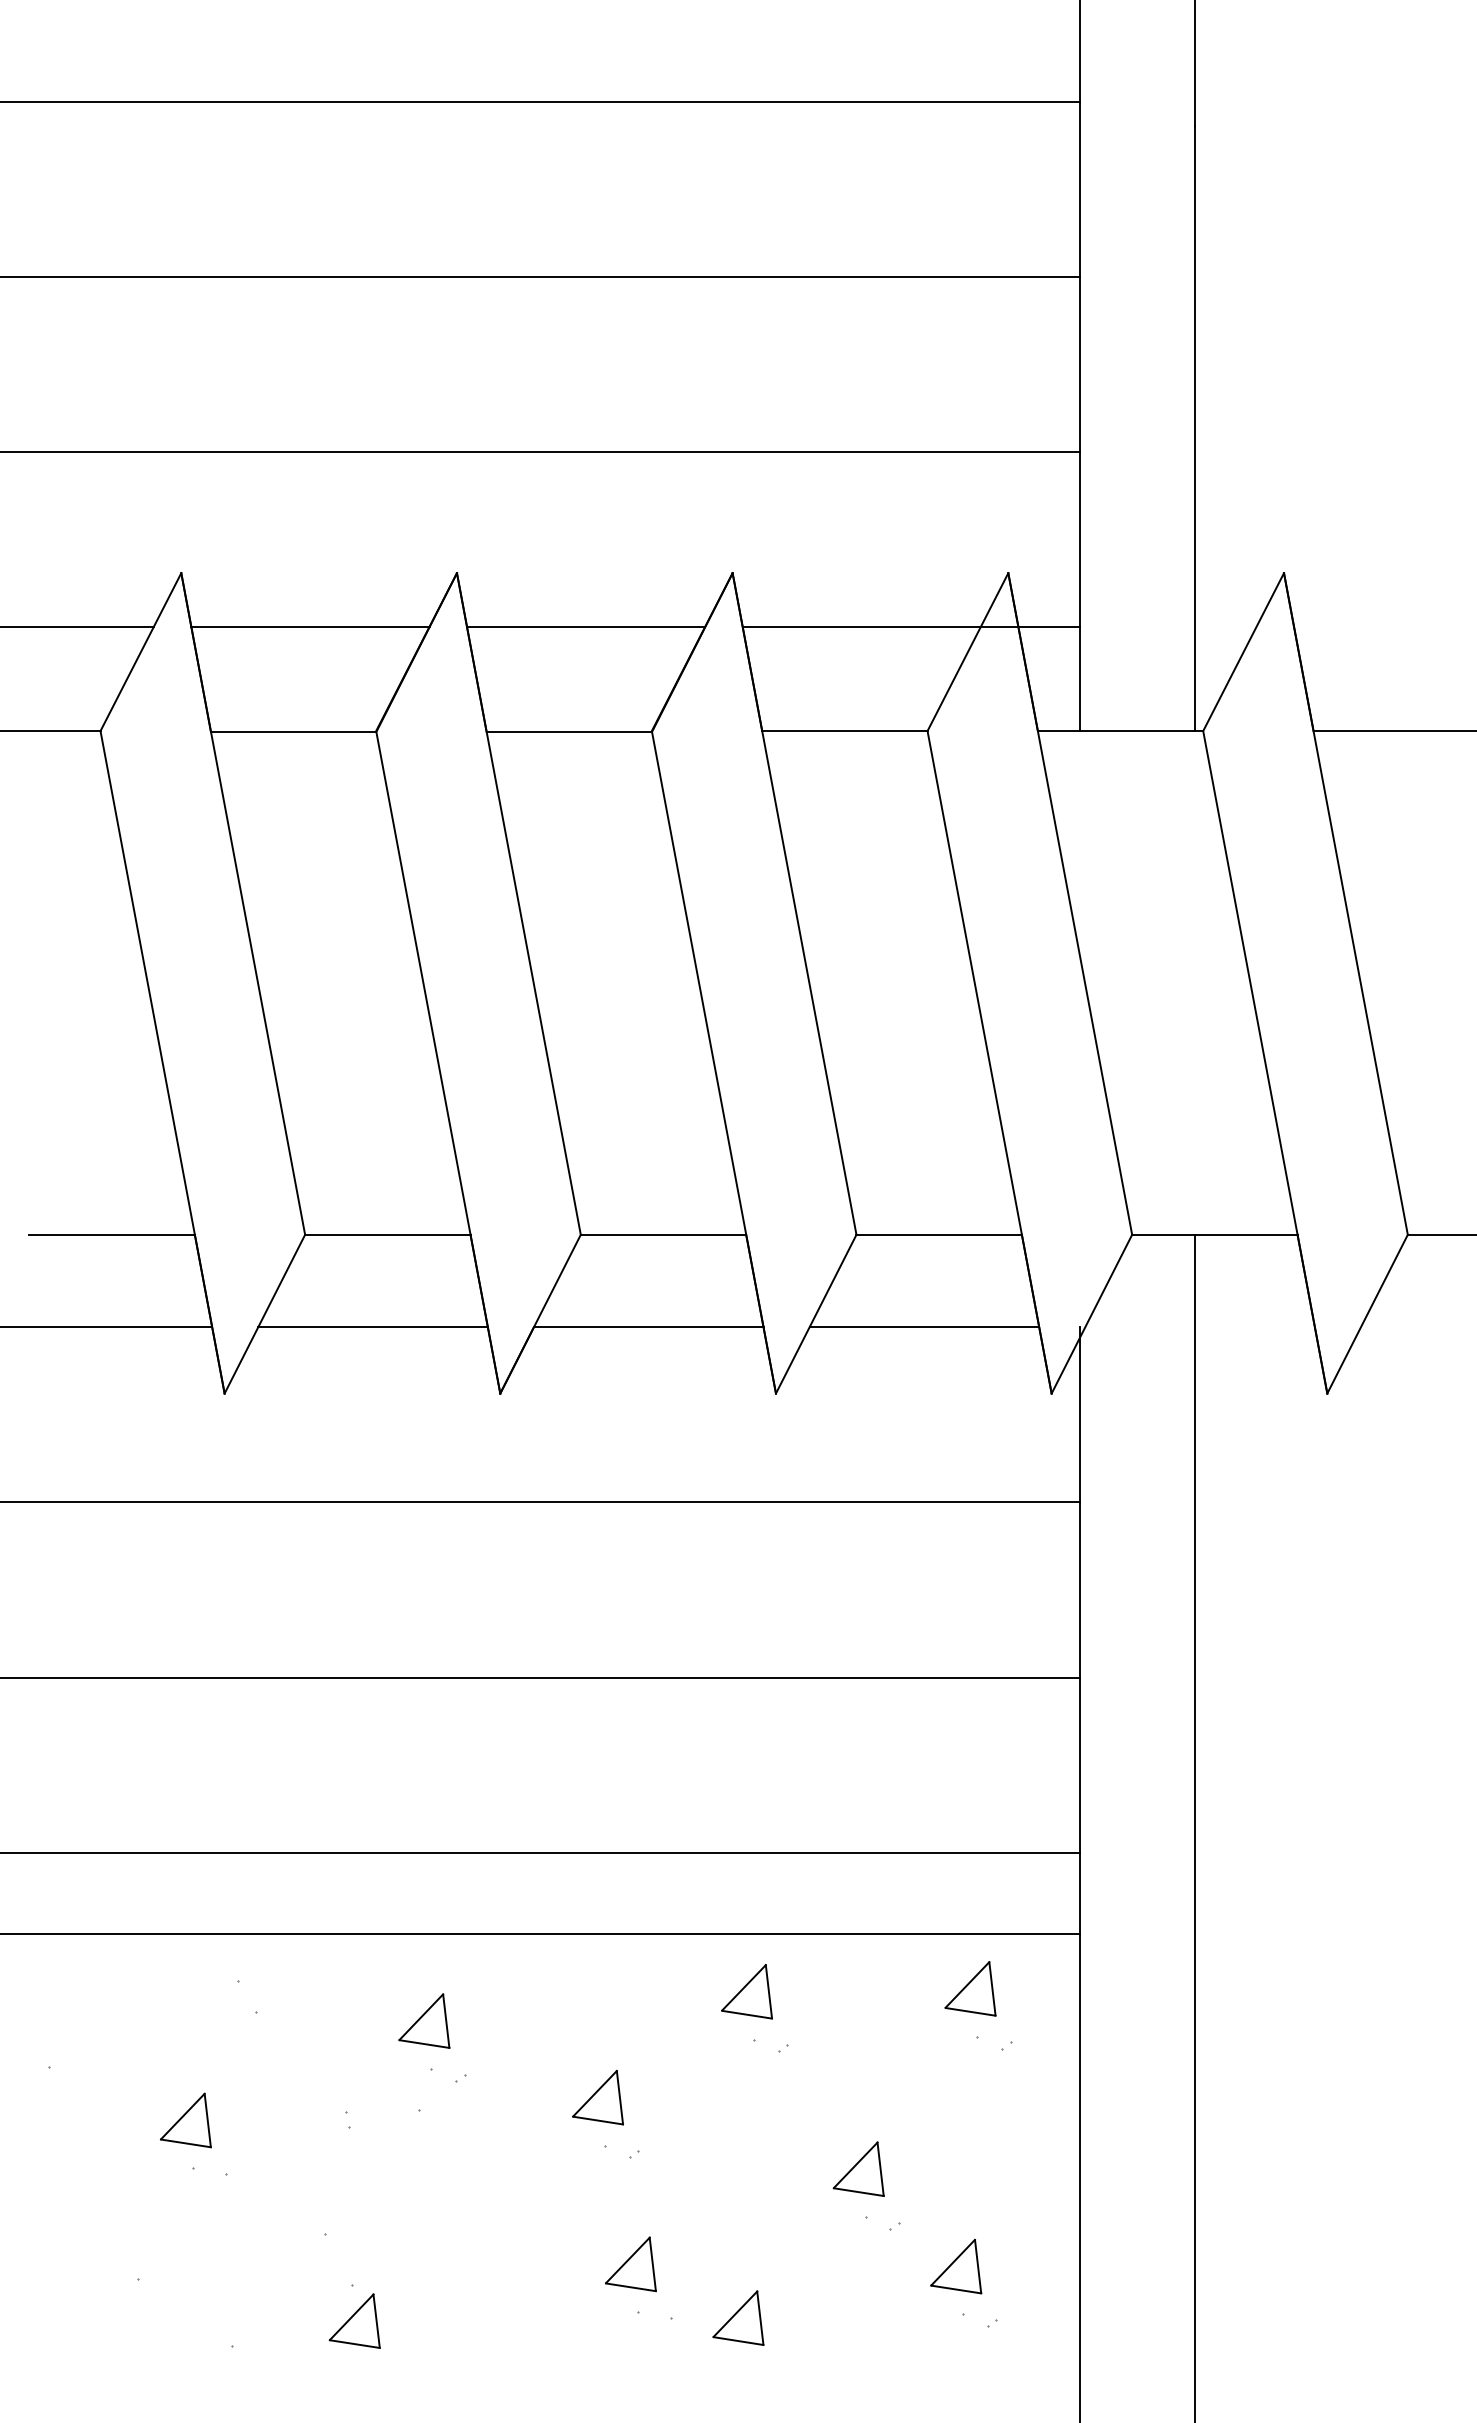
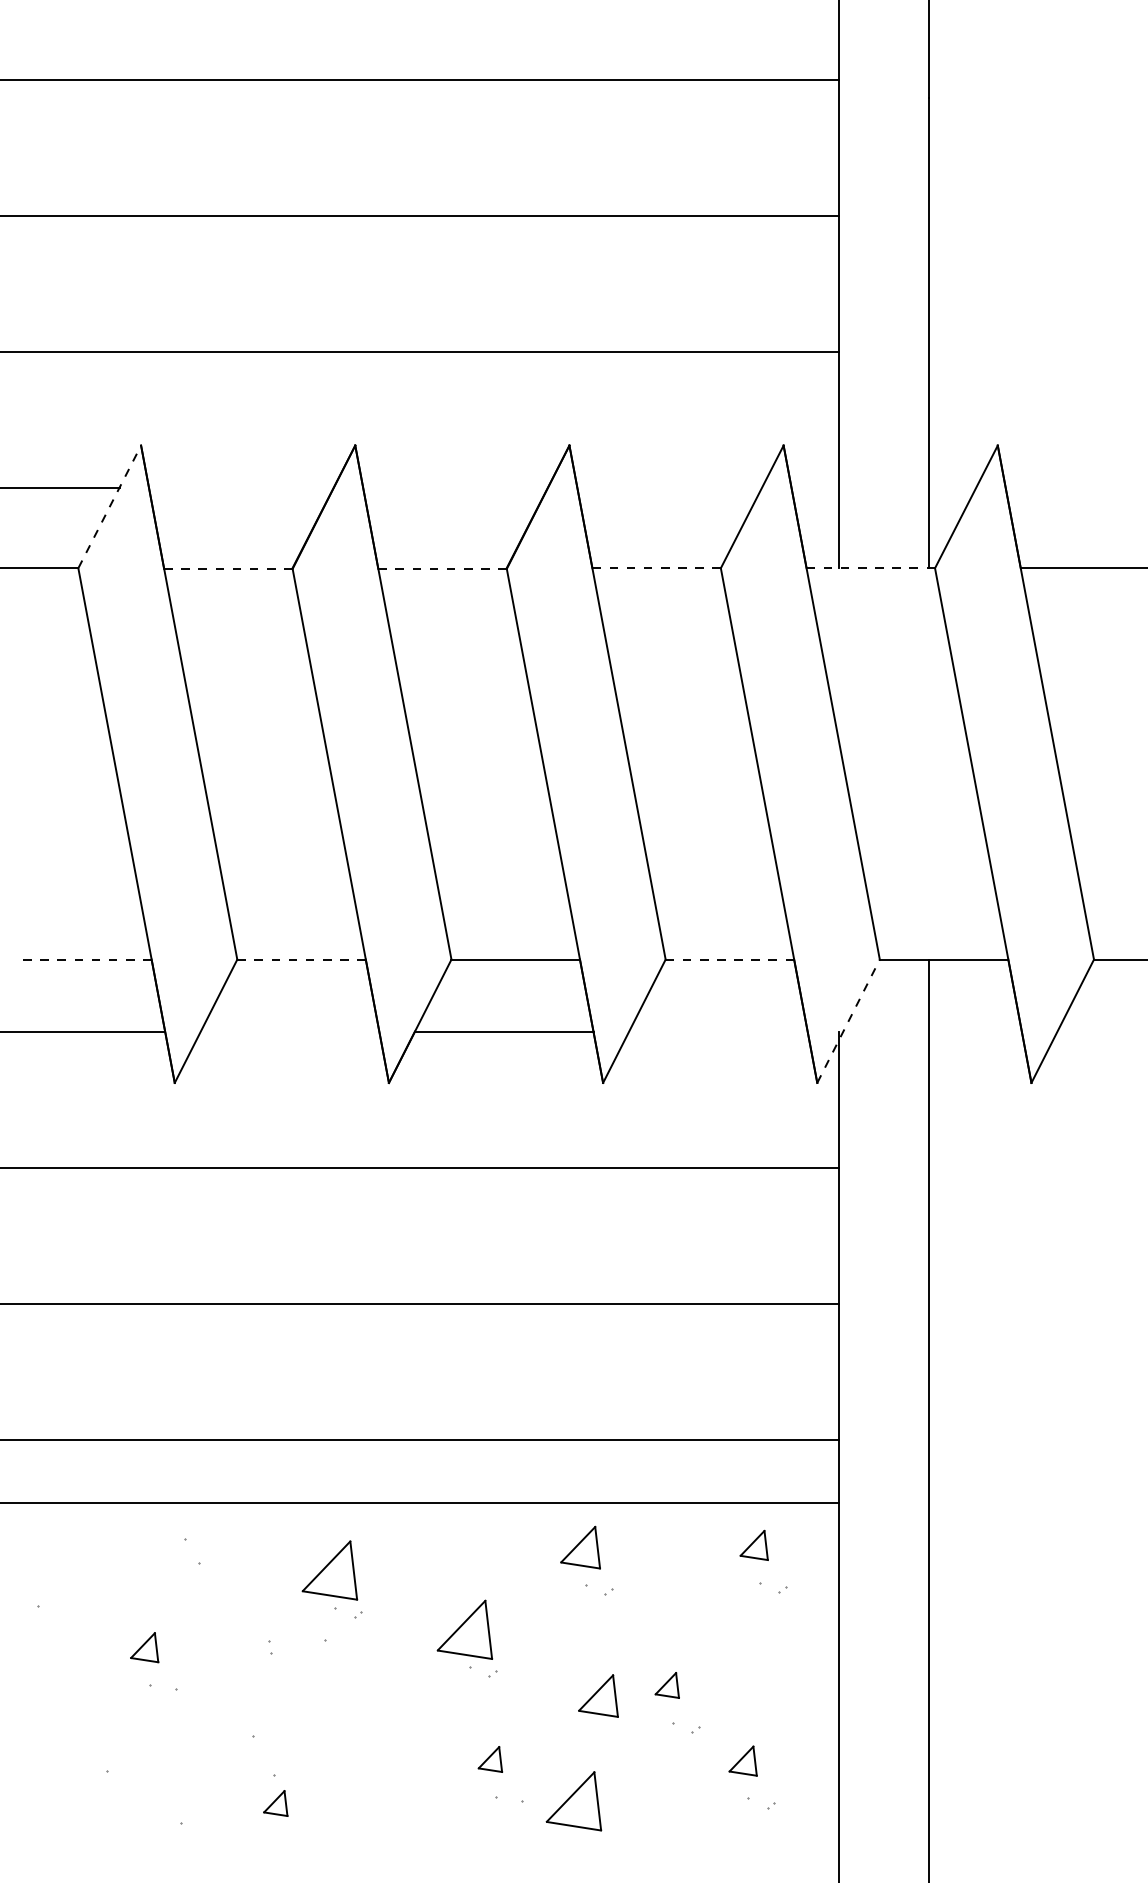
line: (310, 627) -> (241, 487), removed
line: (586, 627) -> (455, 487), removed
line: (911, 627) -> (708, 487), removed
line: (140, 652) -> (109, 507), solid -> dashed
line: (844, 730) -> (656, 567), solid -> dashed
line: (1120, 730) -> (870, 567), solid -> dashed
line: (293, 731) -> (228, 568), solid -> dashed
line: (569, 731) -> (442, 568), solid -> dashed
line: (112, 1234) -> (87, 959), solid -> dashed
line: (387, 1234) -> (301, 959), solid -> dashed
line: (939, 1234) -> (730, 959), solid -> dashed
line: (1092, 1313) -> (849, 1020), solid -> dashed
line: (372, 1327) -> (289, 1031), removed
line: (924, 1327) -> (718, 1031), removed
part: (970, 1988) -> (754, 1545), size x0.7
part: (424, 2020) -> (330, 1570), size x1.4
part: (597, 2097) -> (464, 1629), size x1.4
part: (185, 2120) -> (144, 1647), size x0.7
part: (858, 2168) -> (667, 1684), size x0.6
part: (769, 2182) -> (598, 1695), added
part: (630, 2264) -> (490, 1759), size x0.6
part: (956, 2266) -> (743, 1761), size x0.7
part: (738, 2317) -> (574, 1800), size x1.4
part: (354, 2320) -> (275, 1803), size x0.6

